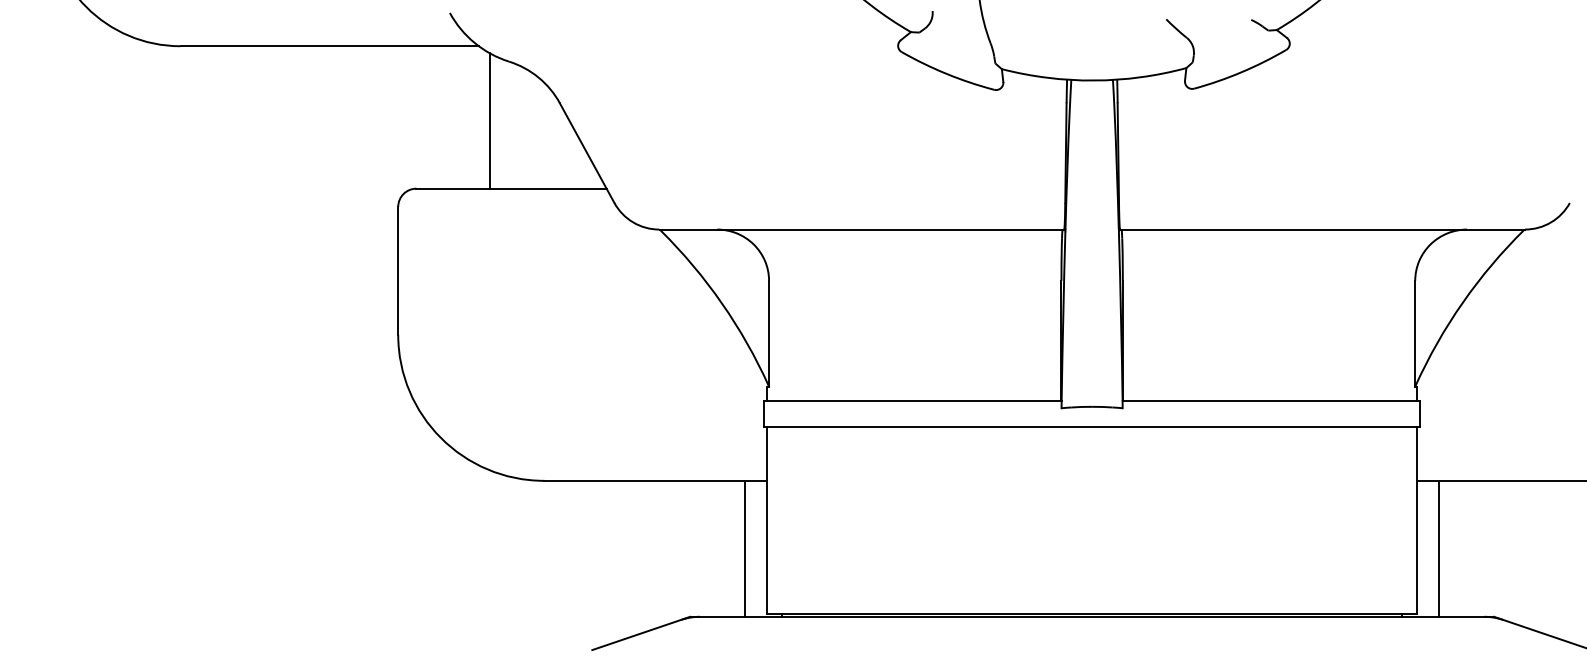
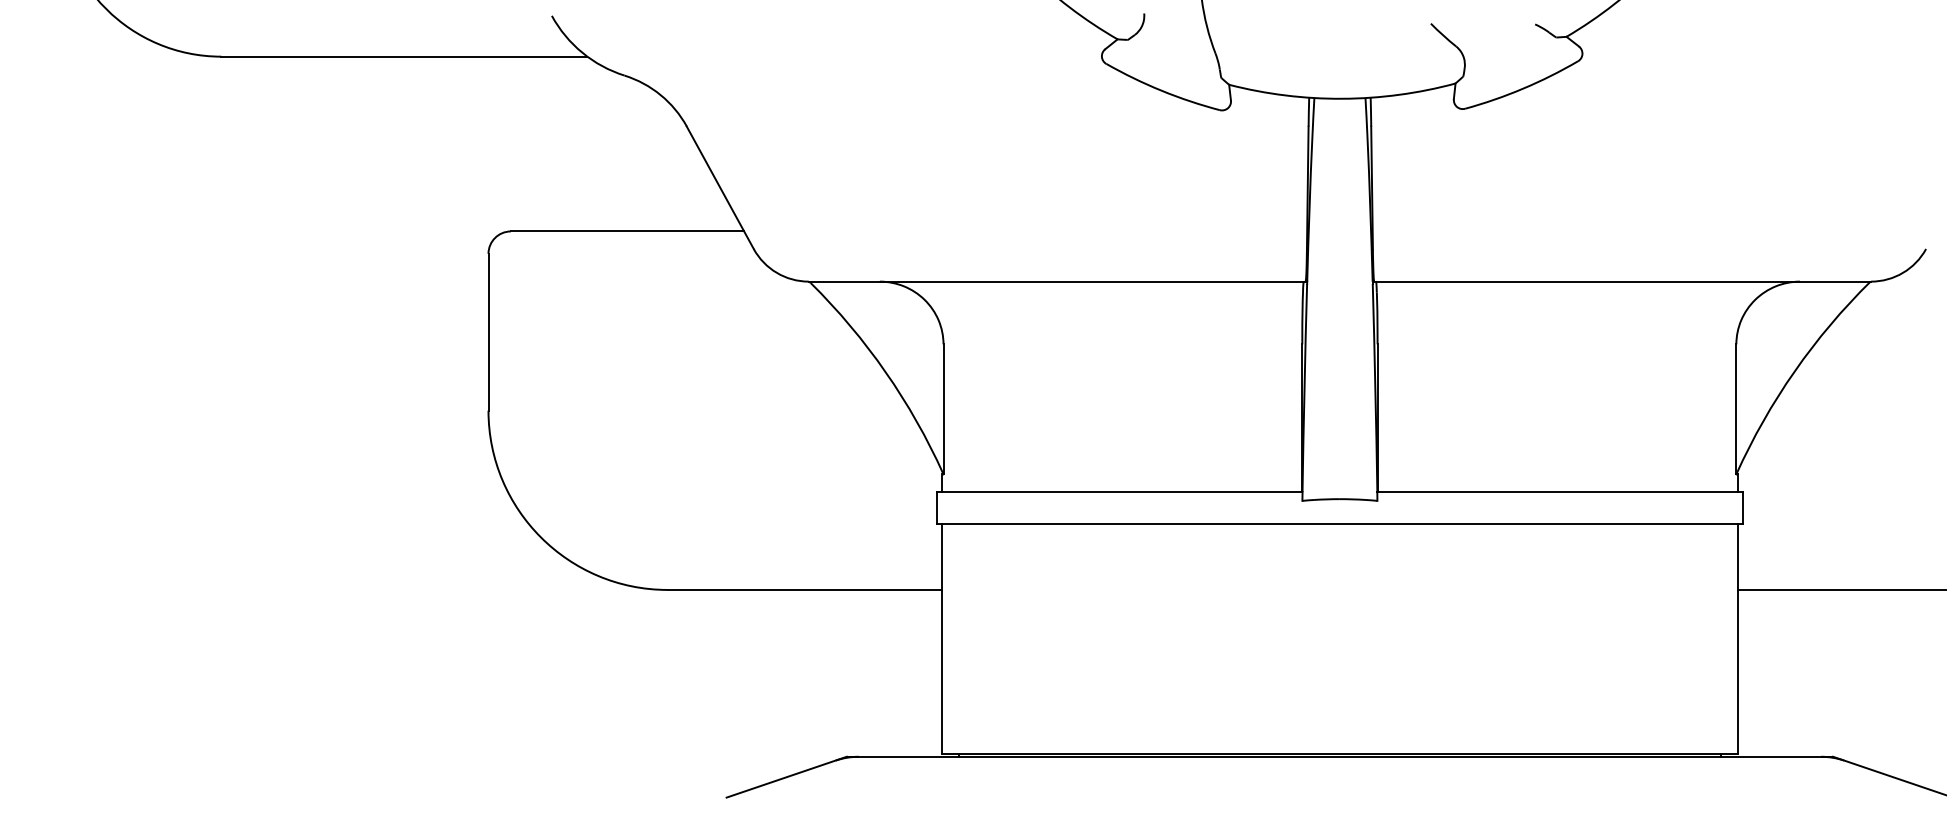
line: (489, 120) -> (600, 147), removed
line: (745, 548) -> (914, 672), removed
line: (1439, 548) -> (1766, 672), removed

